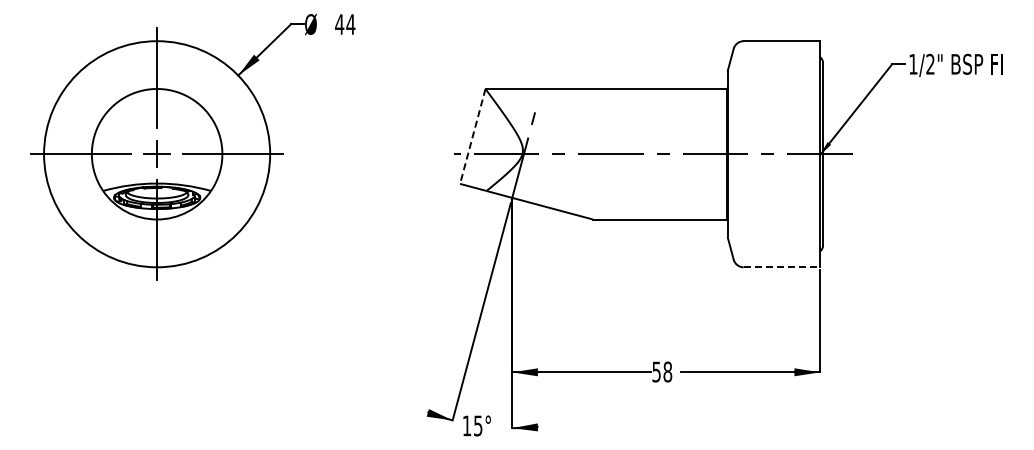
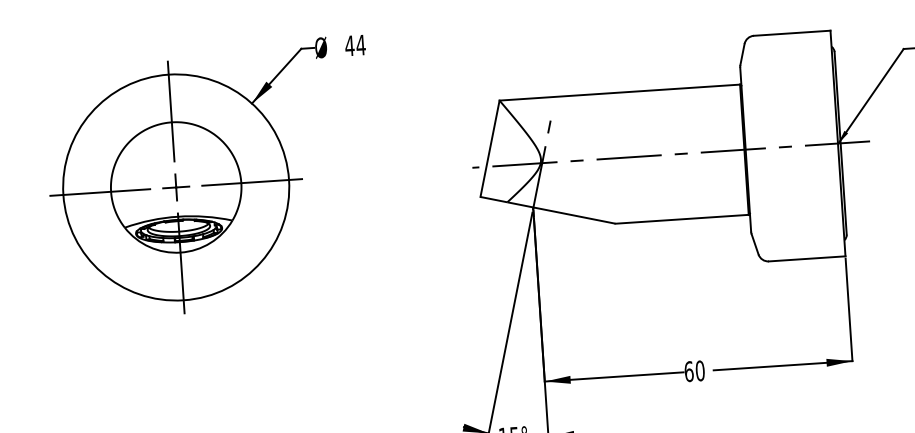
line: (472, 136) -> (489, 148), dashed -> solid
line: (782, 267) -> (807, 259), dashed -> solid
text: (662, 371) -> (694, 370), 58 -> 60

